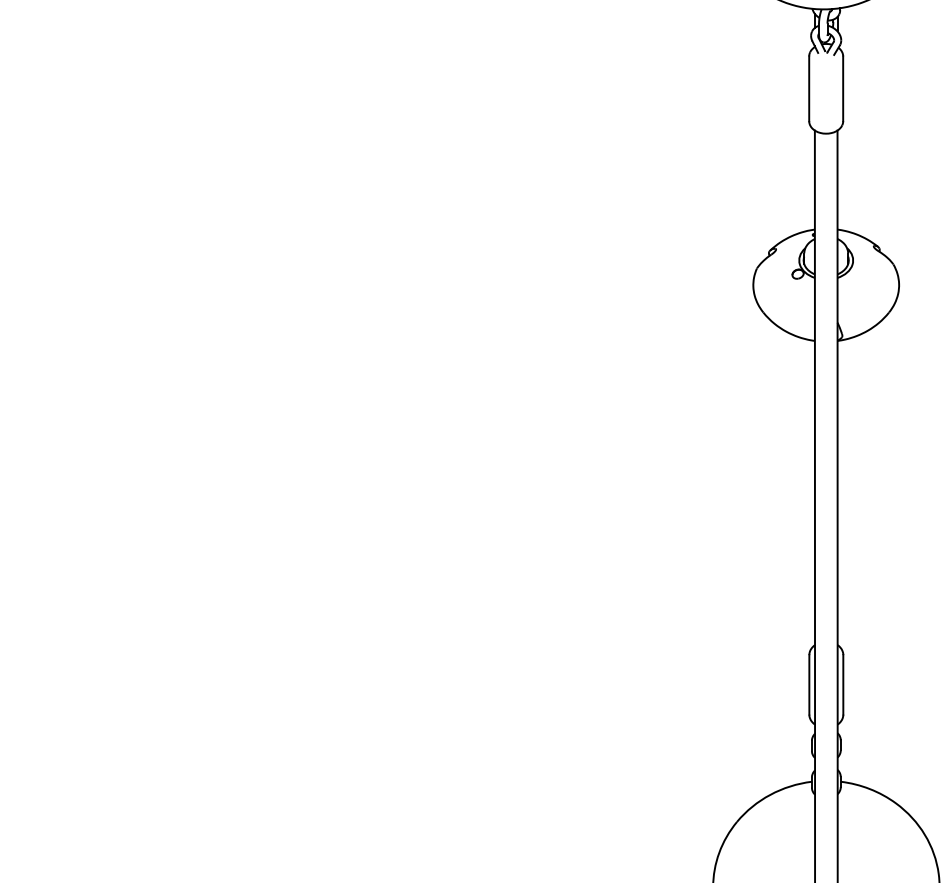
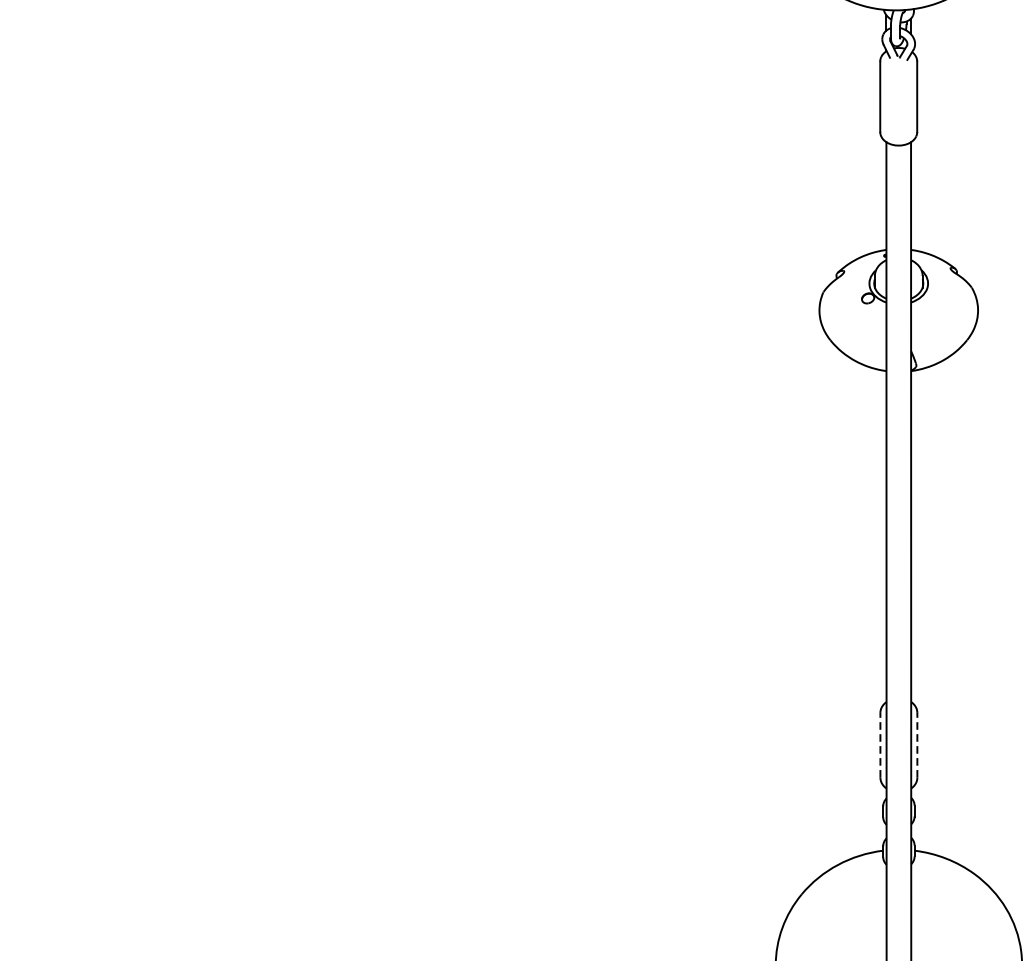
line: (809, 684) -> (880, 744), solid -> dashed
line: (843, 684) -> (917, 744), solid -> dashed

